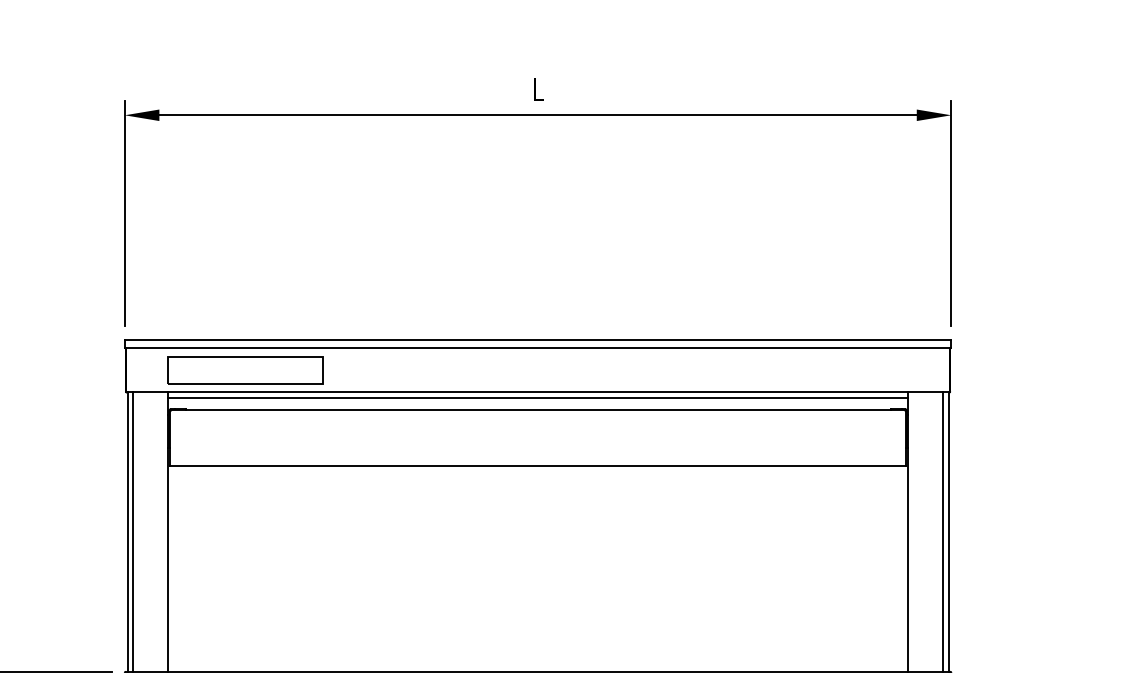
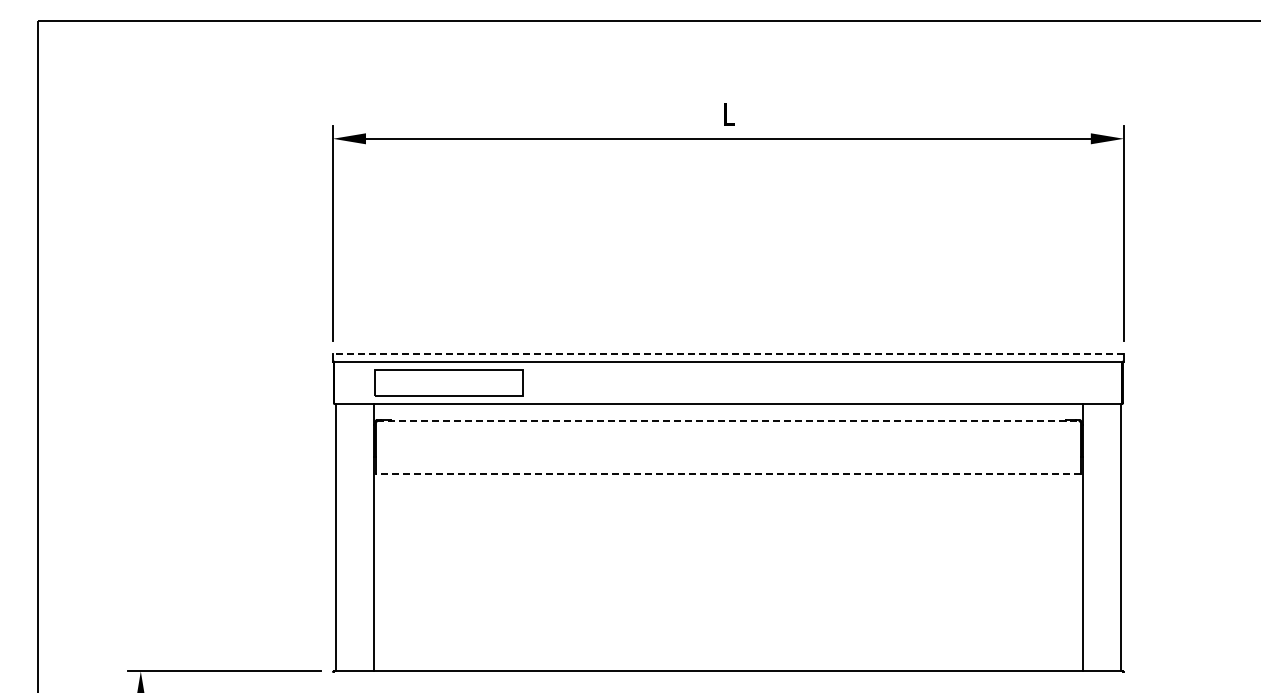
line: (538, 339) -> (728, 353), solid -> dashed
line: (538, 398) -> (728, 409), removed
line: (538, 410) -> (728, 421), solid -> dashed
line: (537, 465) -> (727, 473), solid -> dashed
line: (132, 531) -> (340, 537), removed
line: (942, 531) -> (1115, 537), removed

